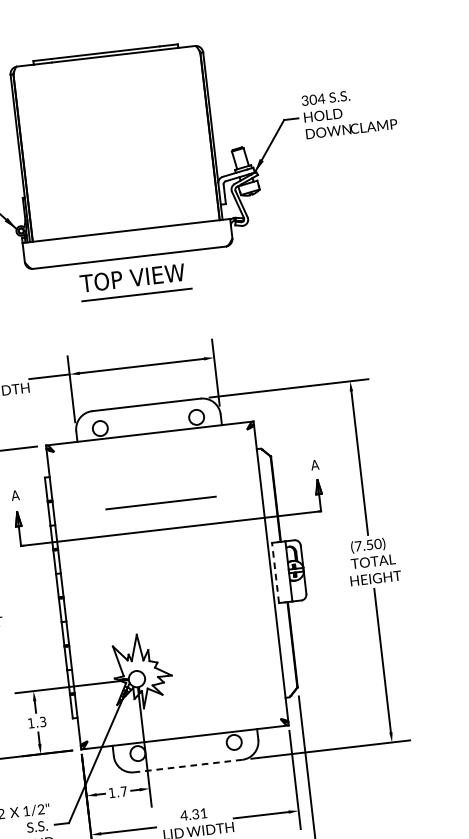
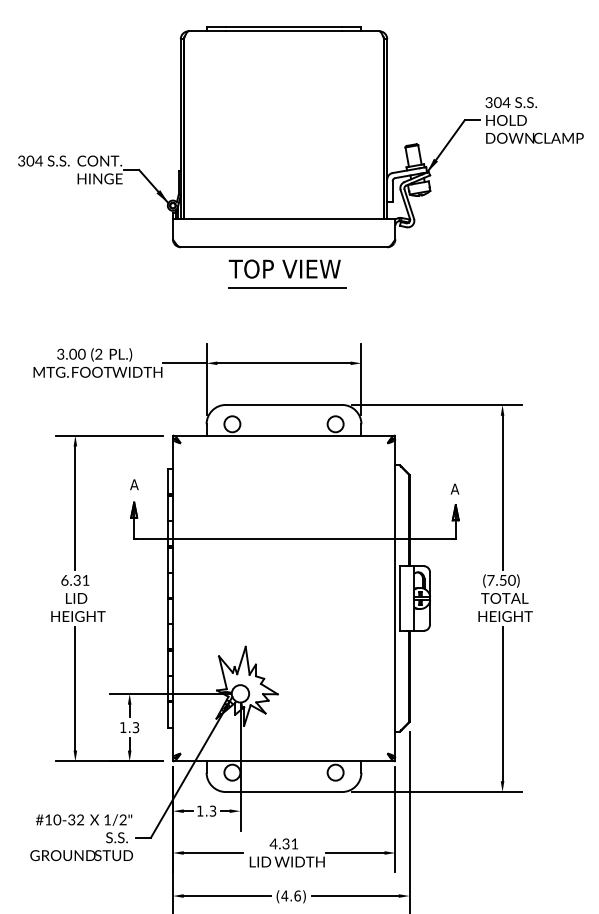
line: (161, 503) -> (287, 510), removed
line: (275, 572) -> (400, 597), dashed -> solid
line: (187, 766) -> (283, 792), dashed -> solid
text: (123, 791) -> (212, 810), 1.7 -> 1.3

